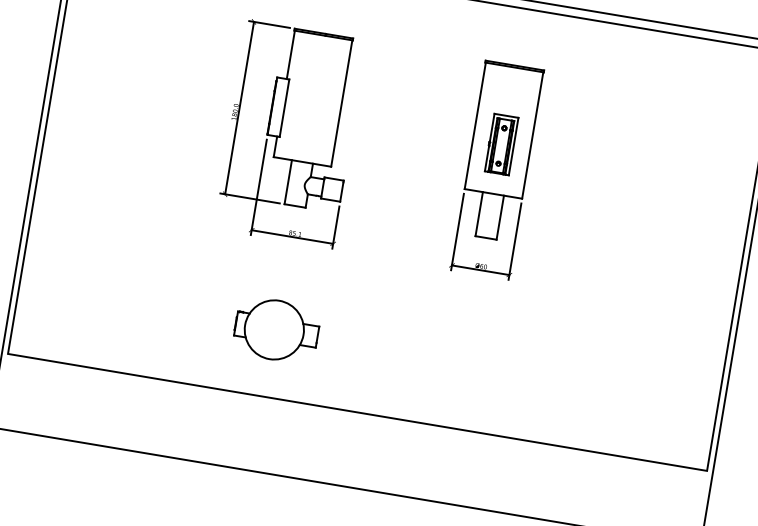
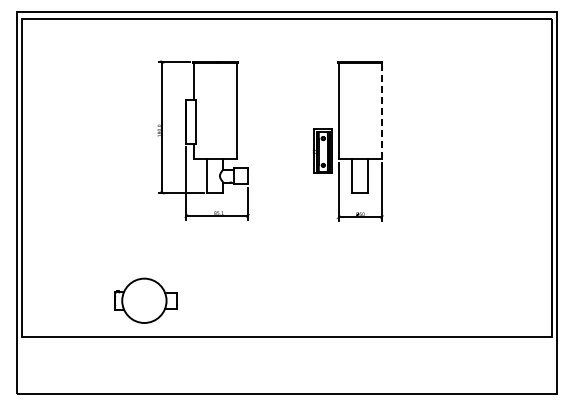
line: (533, 135) -> (382, 111), solid -> dashed
part: (500, 143) -> (322, 150), moved
part: (275, 329) -> (145, 300), moved

